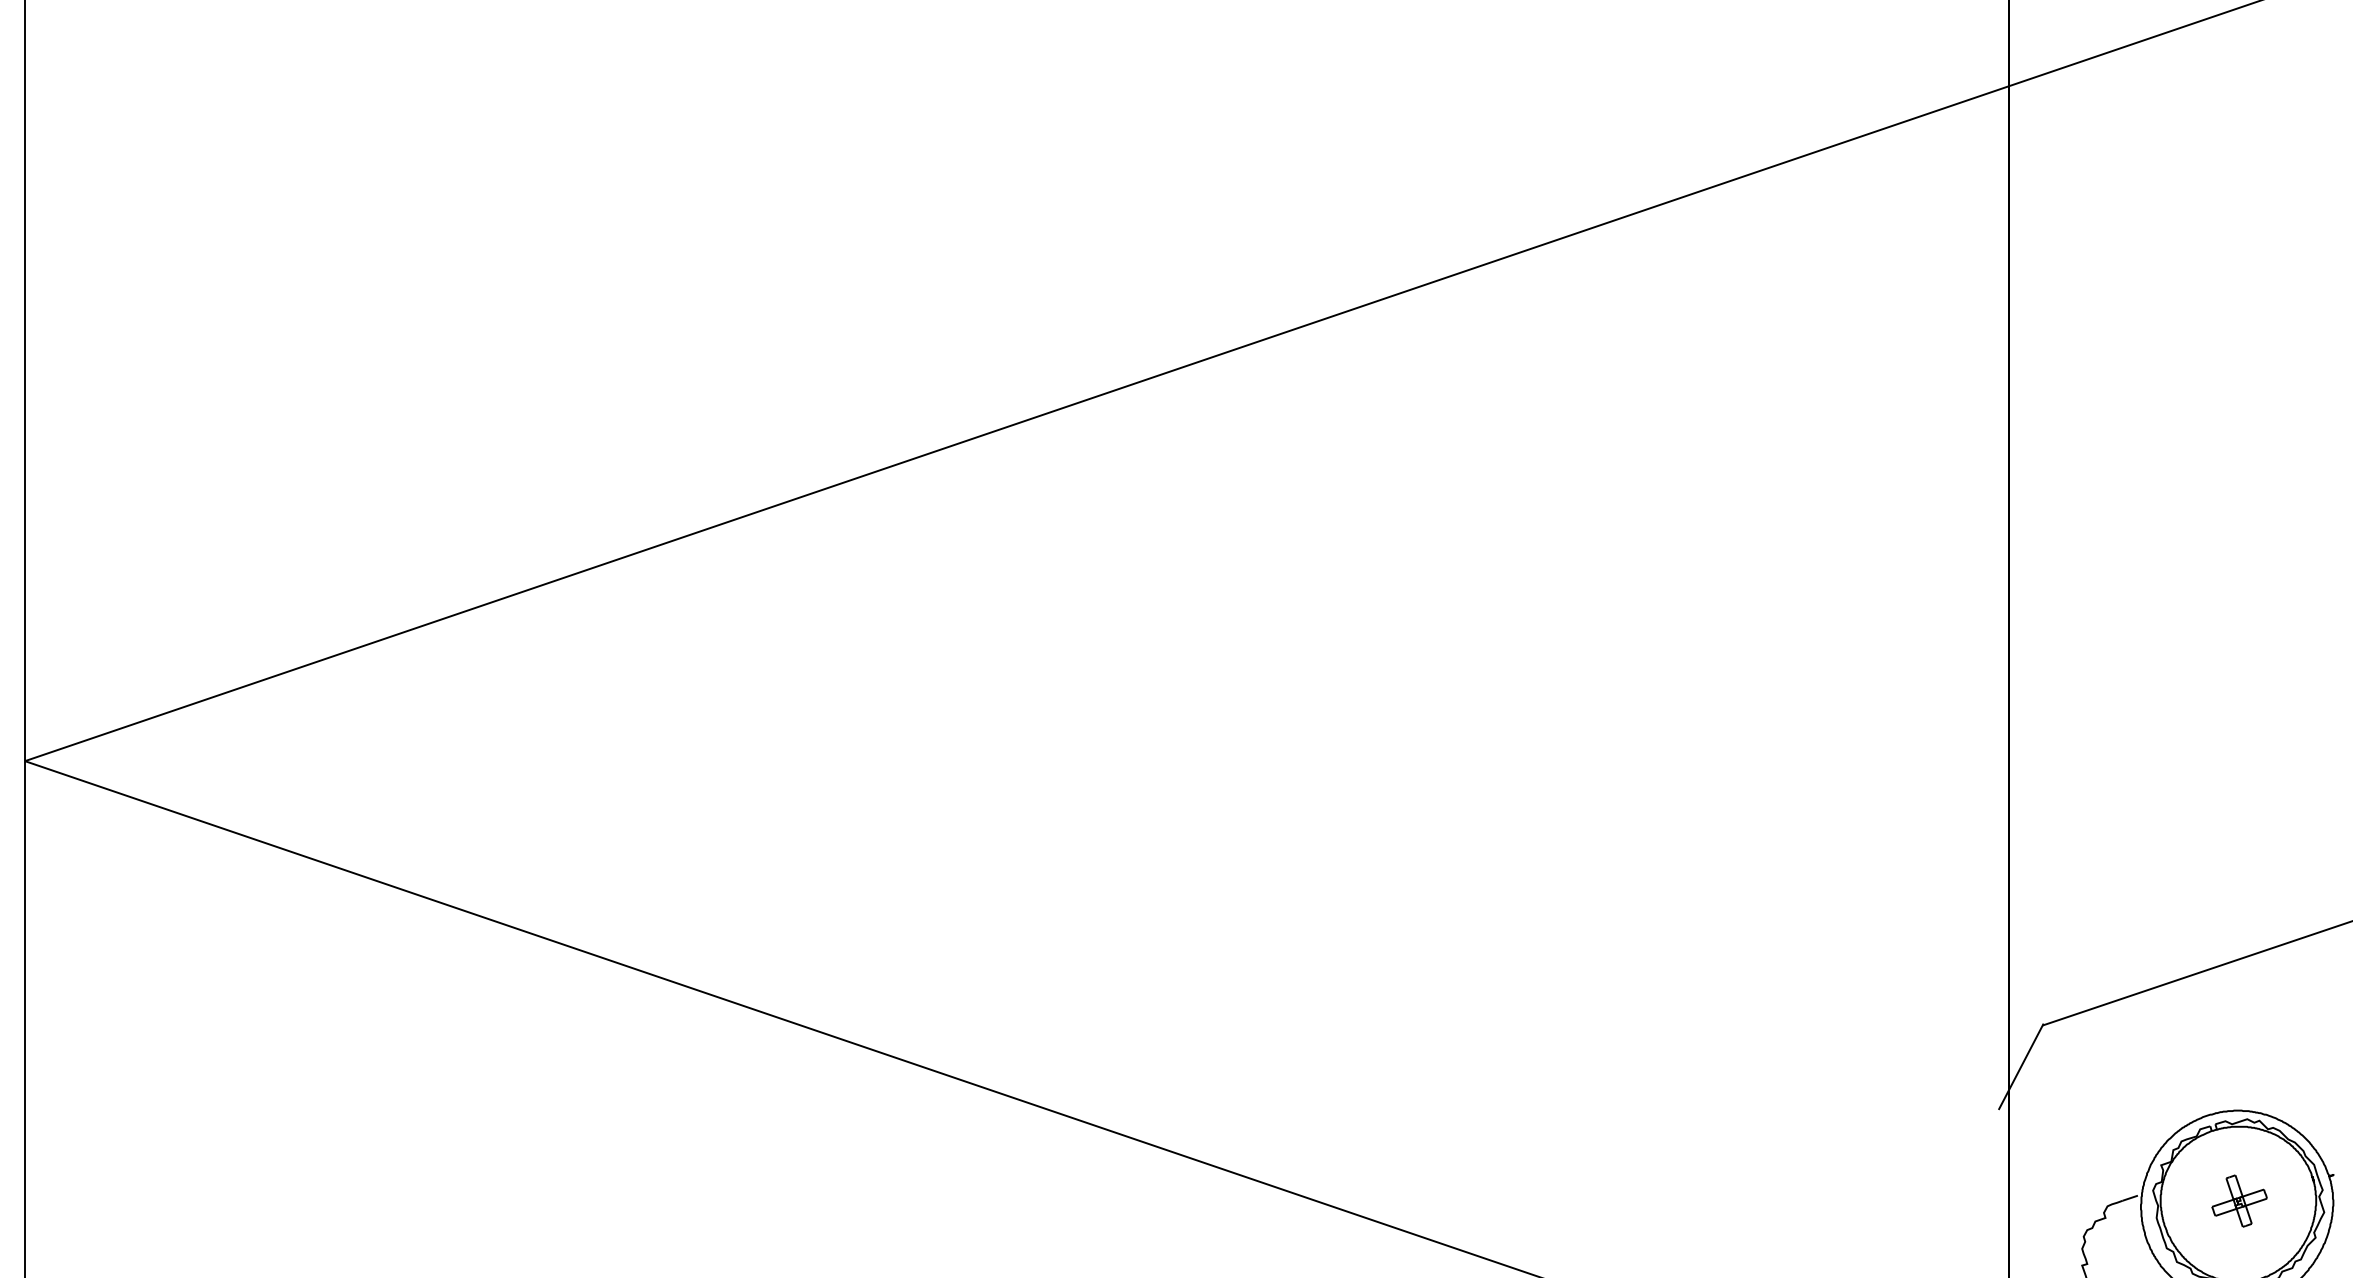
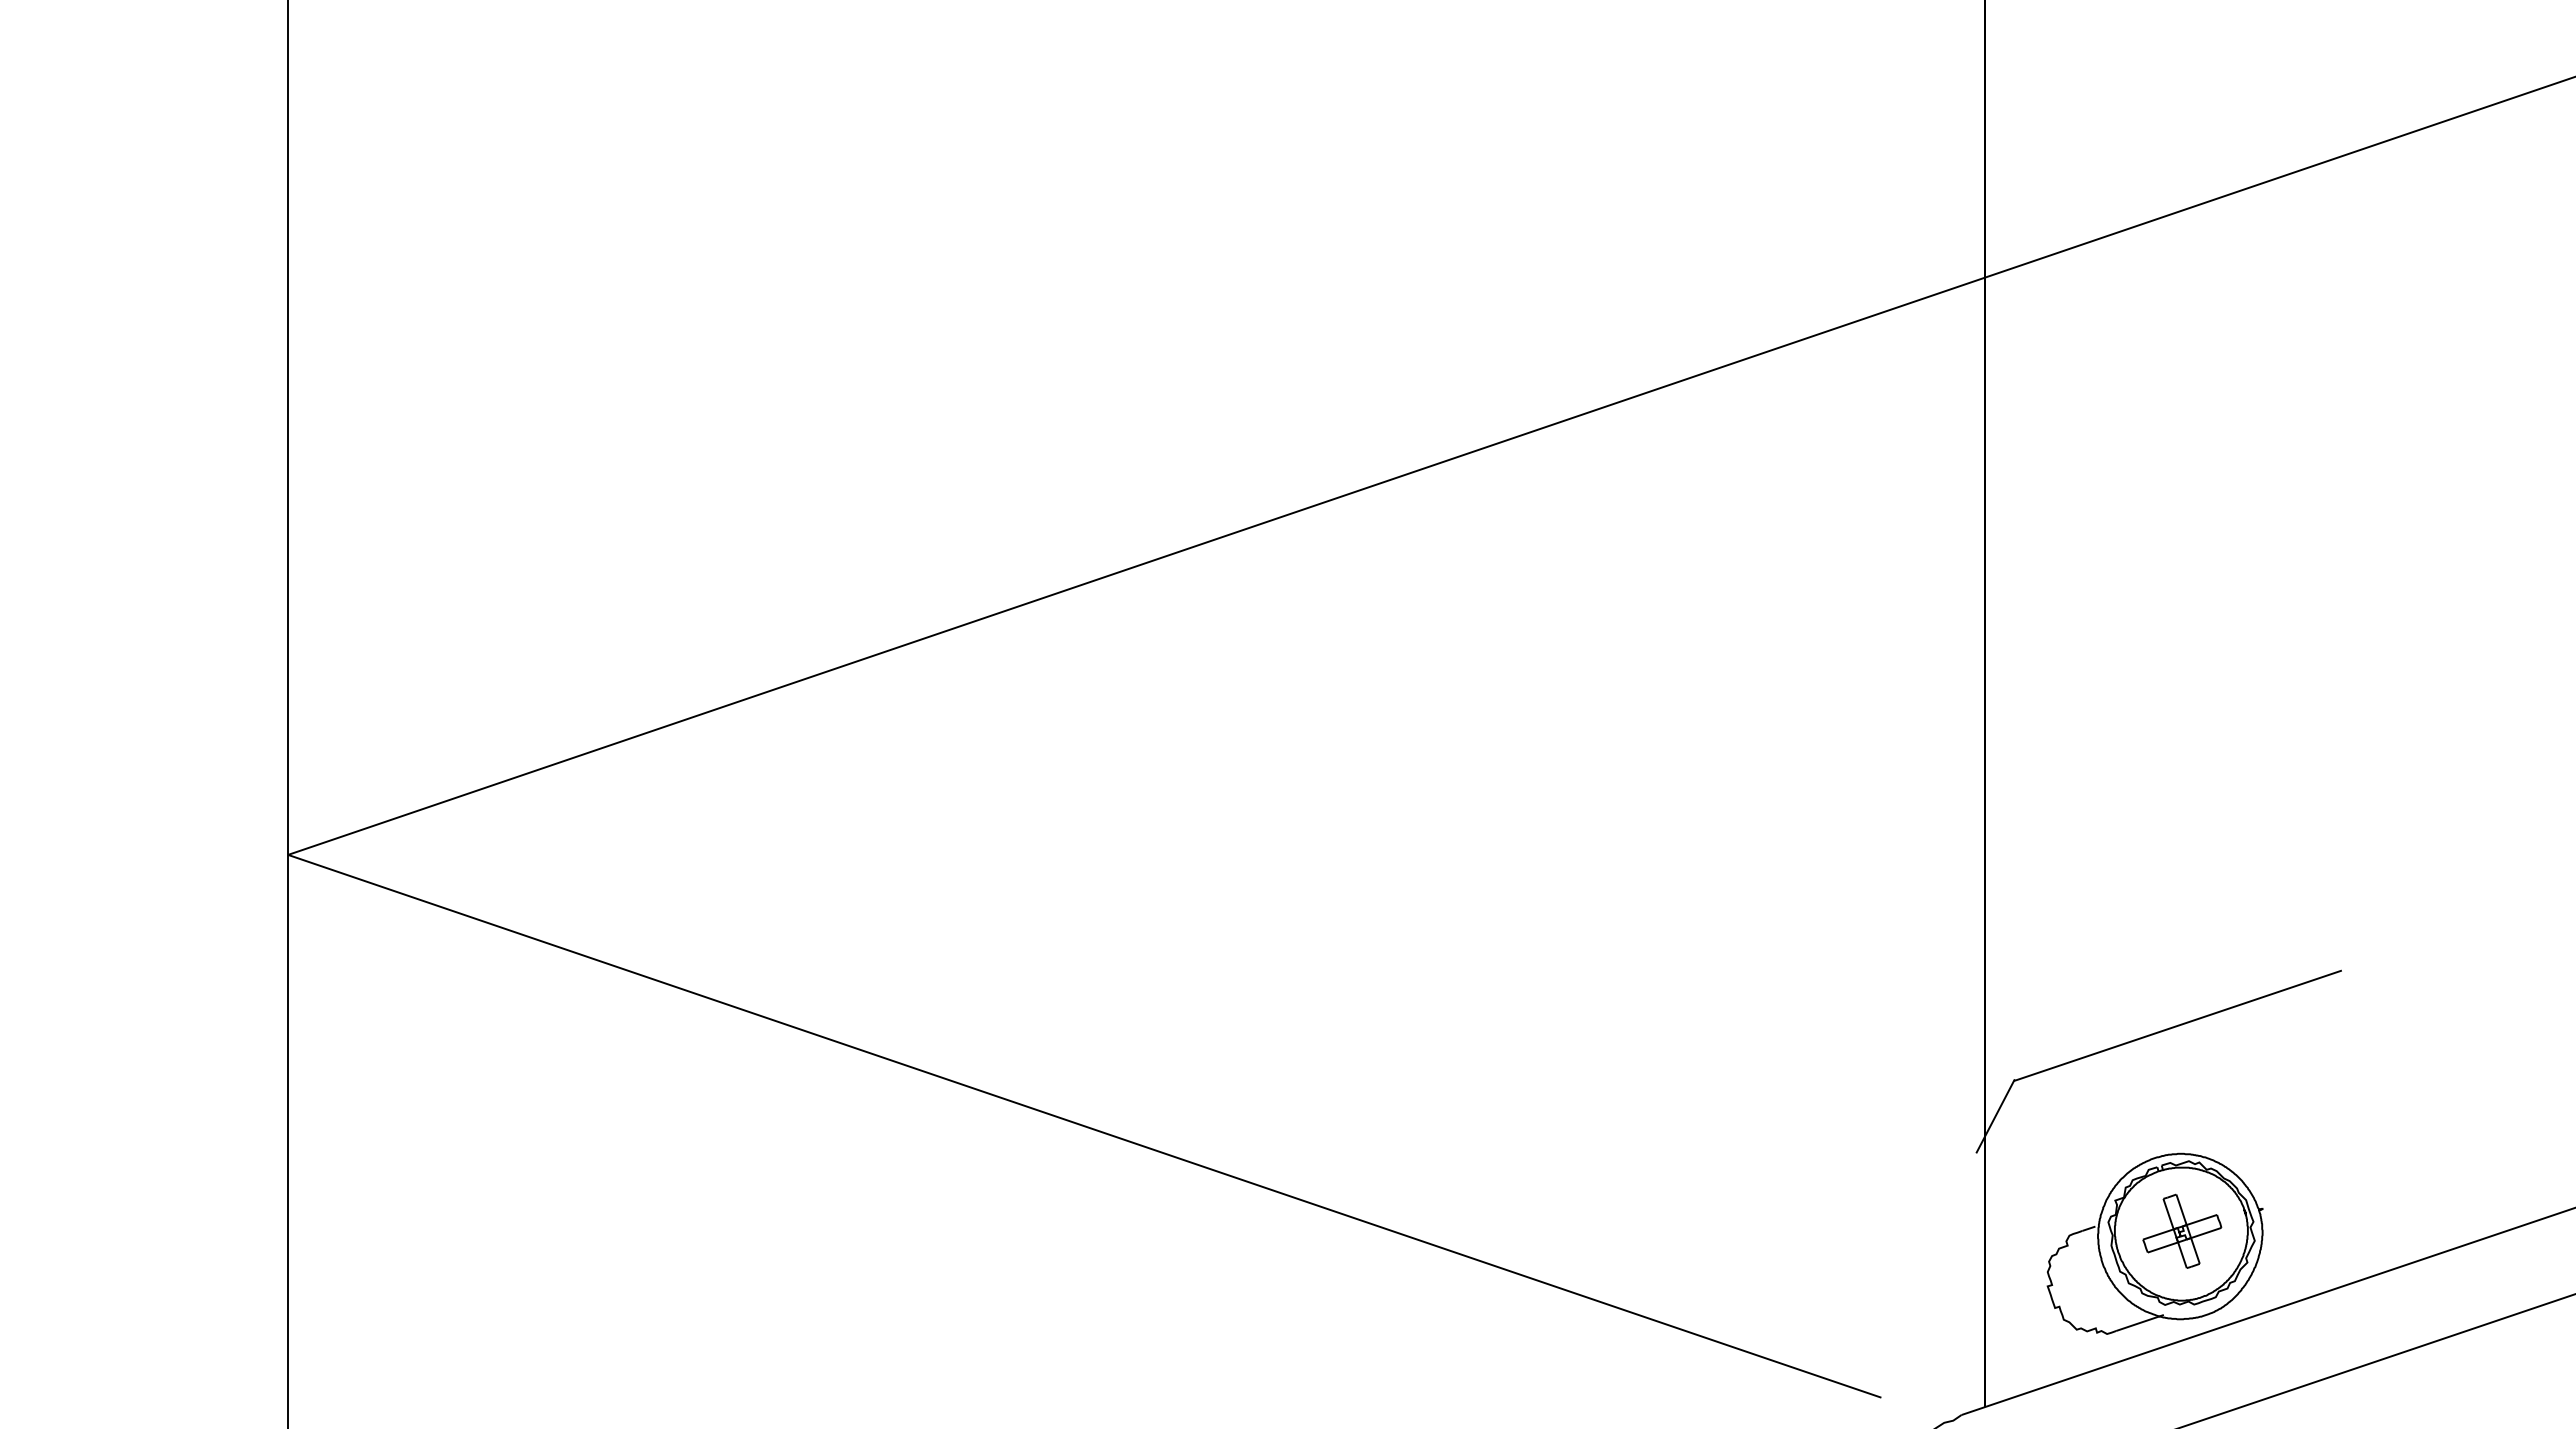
part: (2239, 1200) -> (2182, 1230), size x1.67

